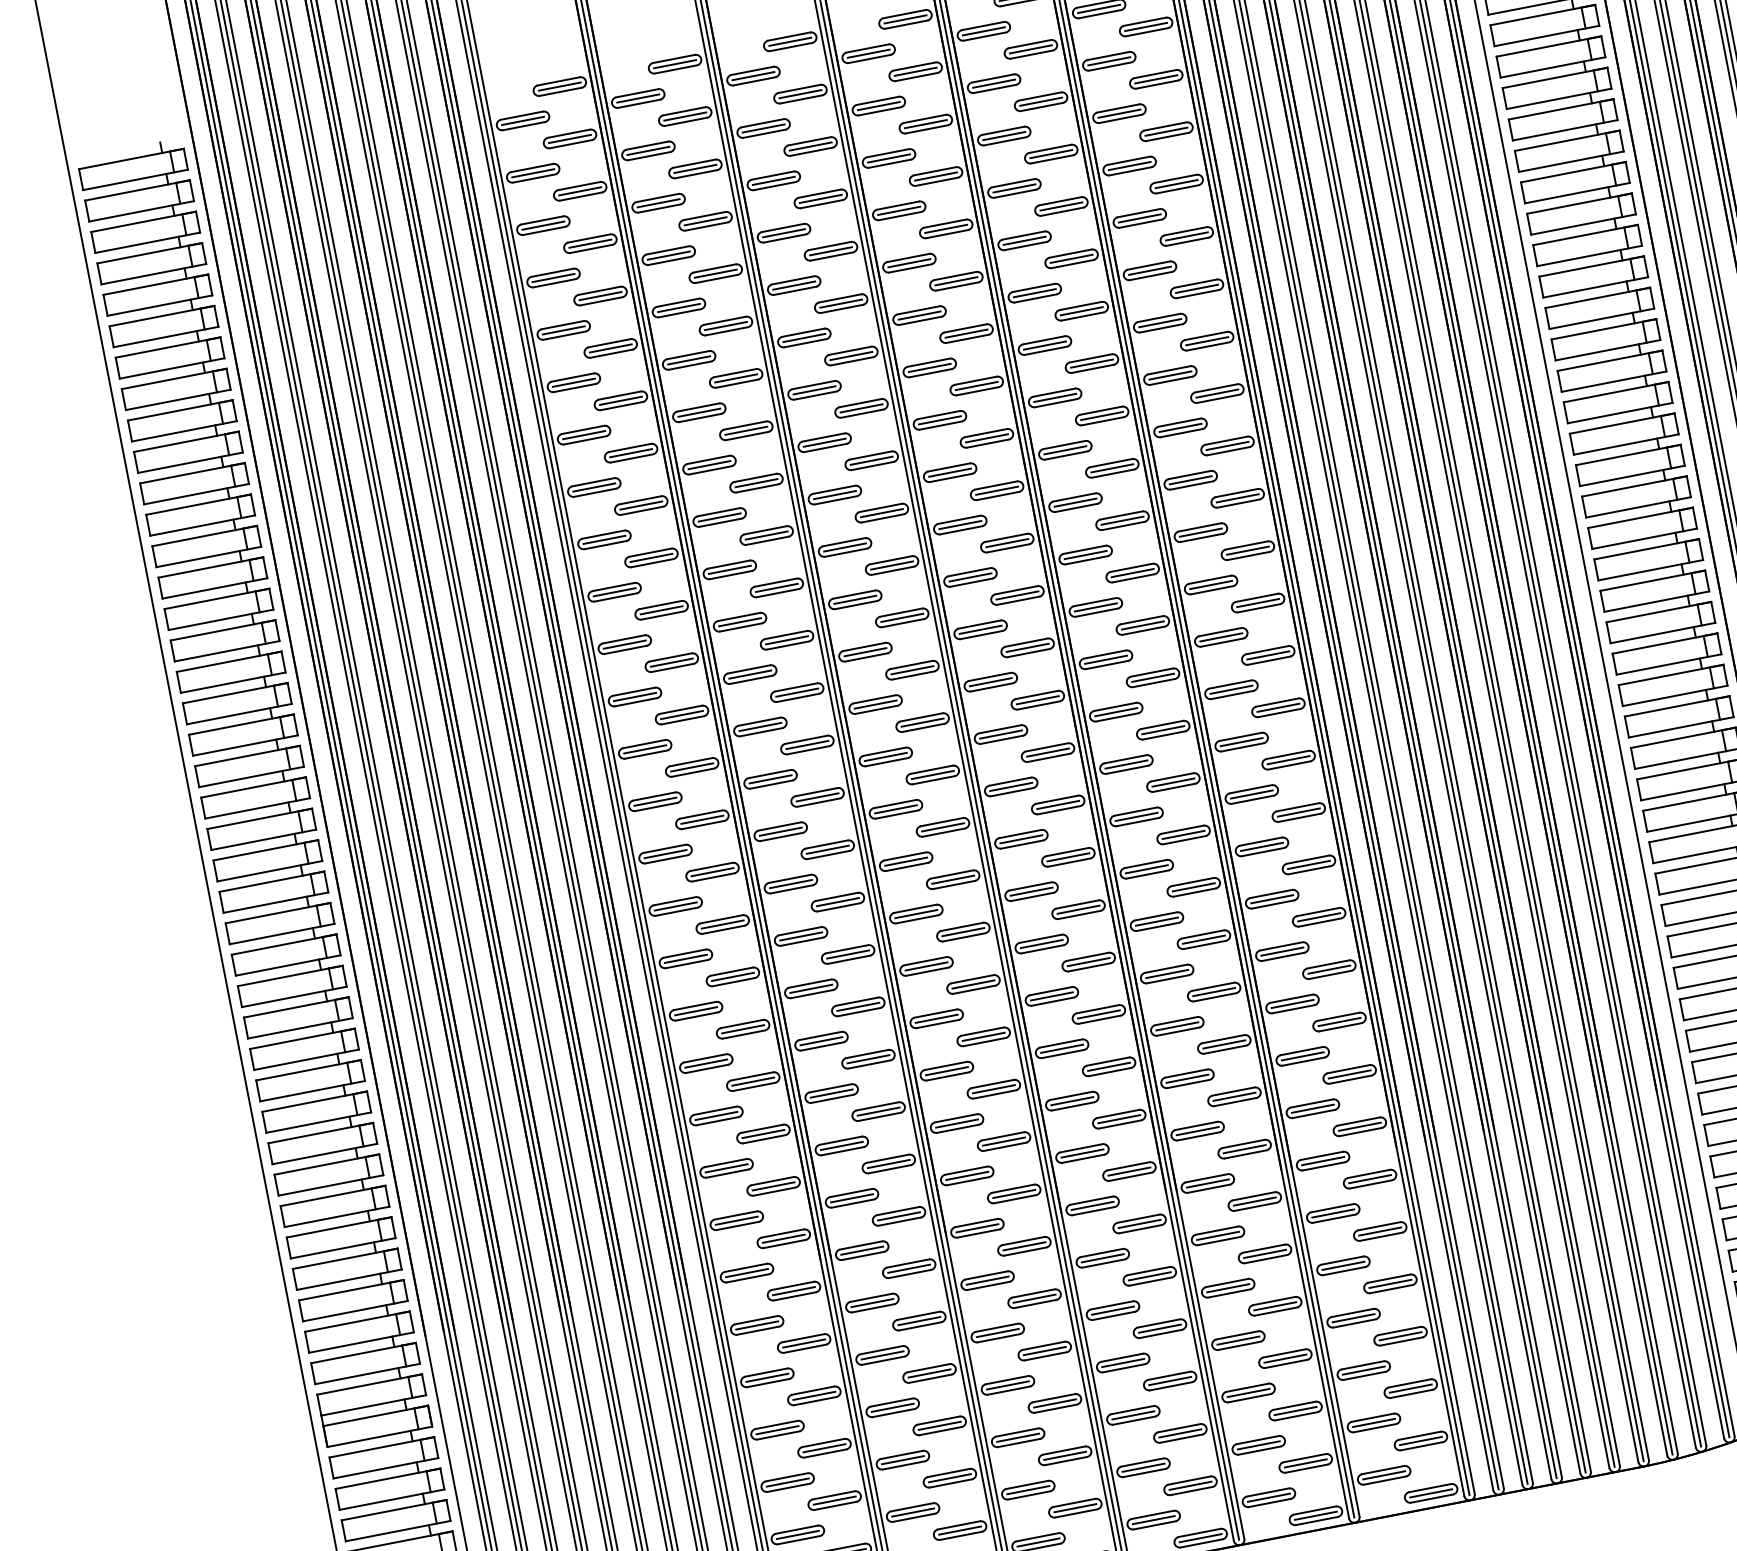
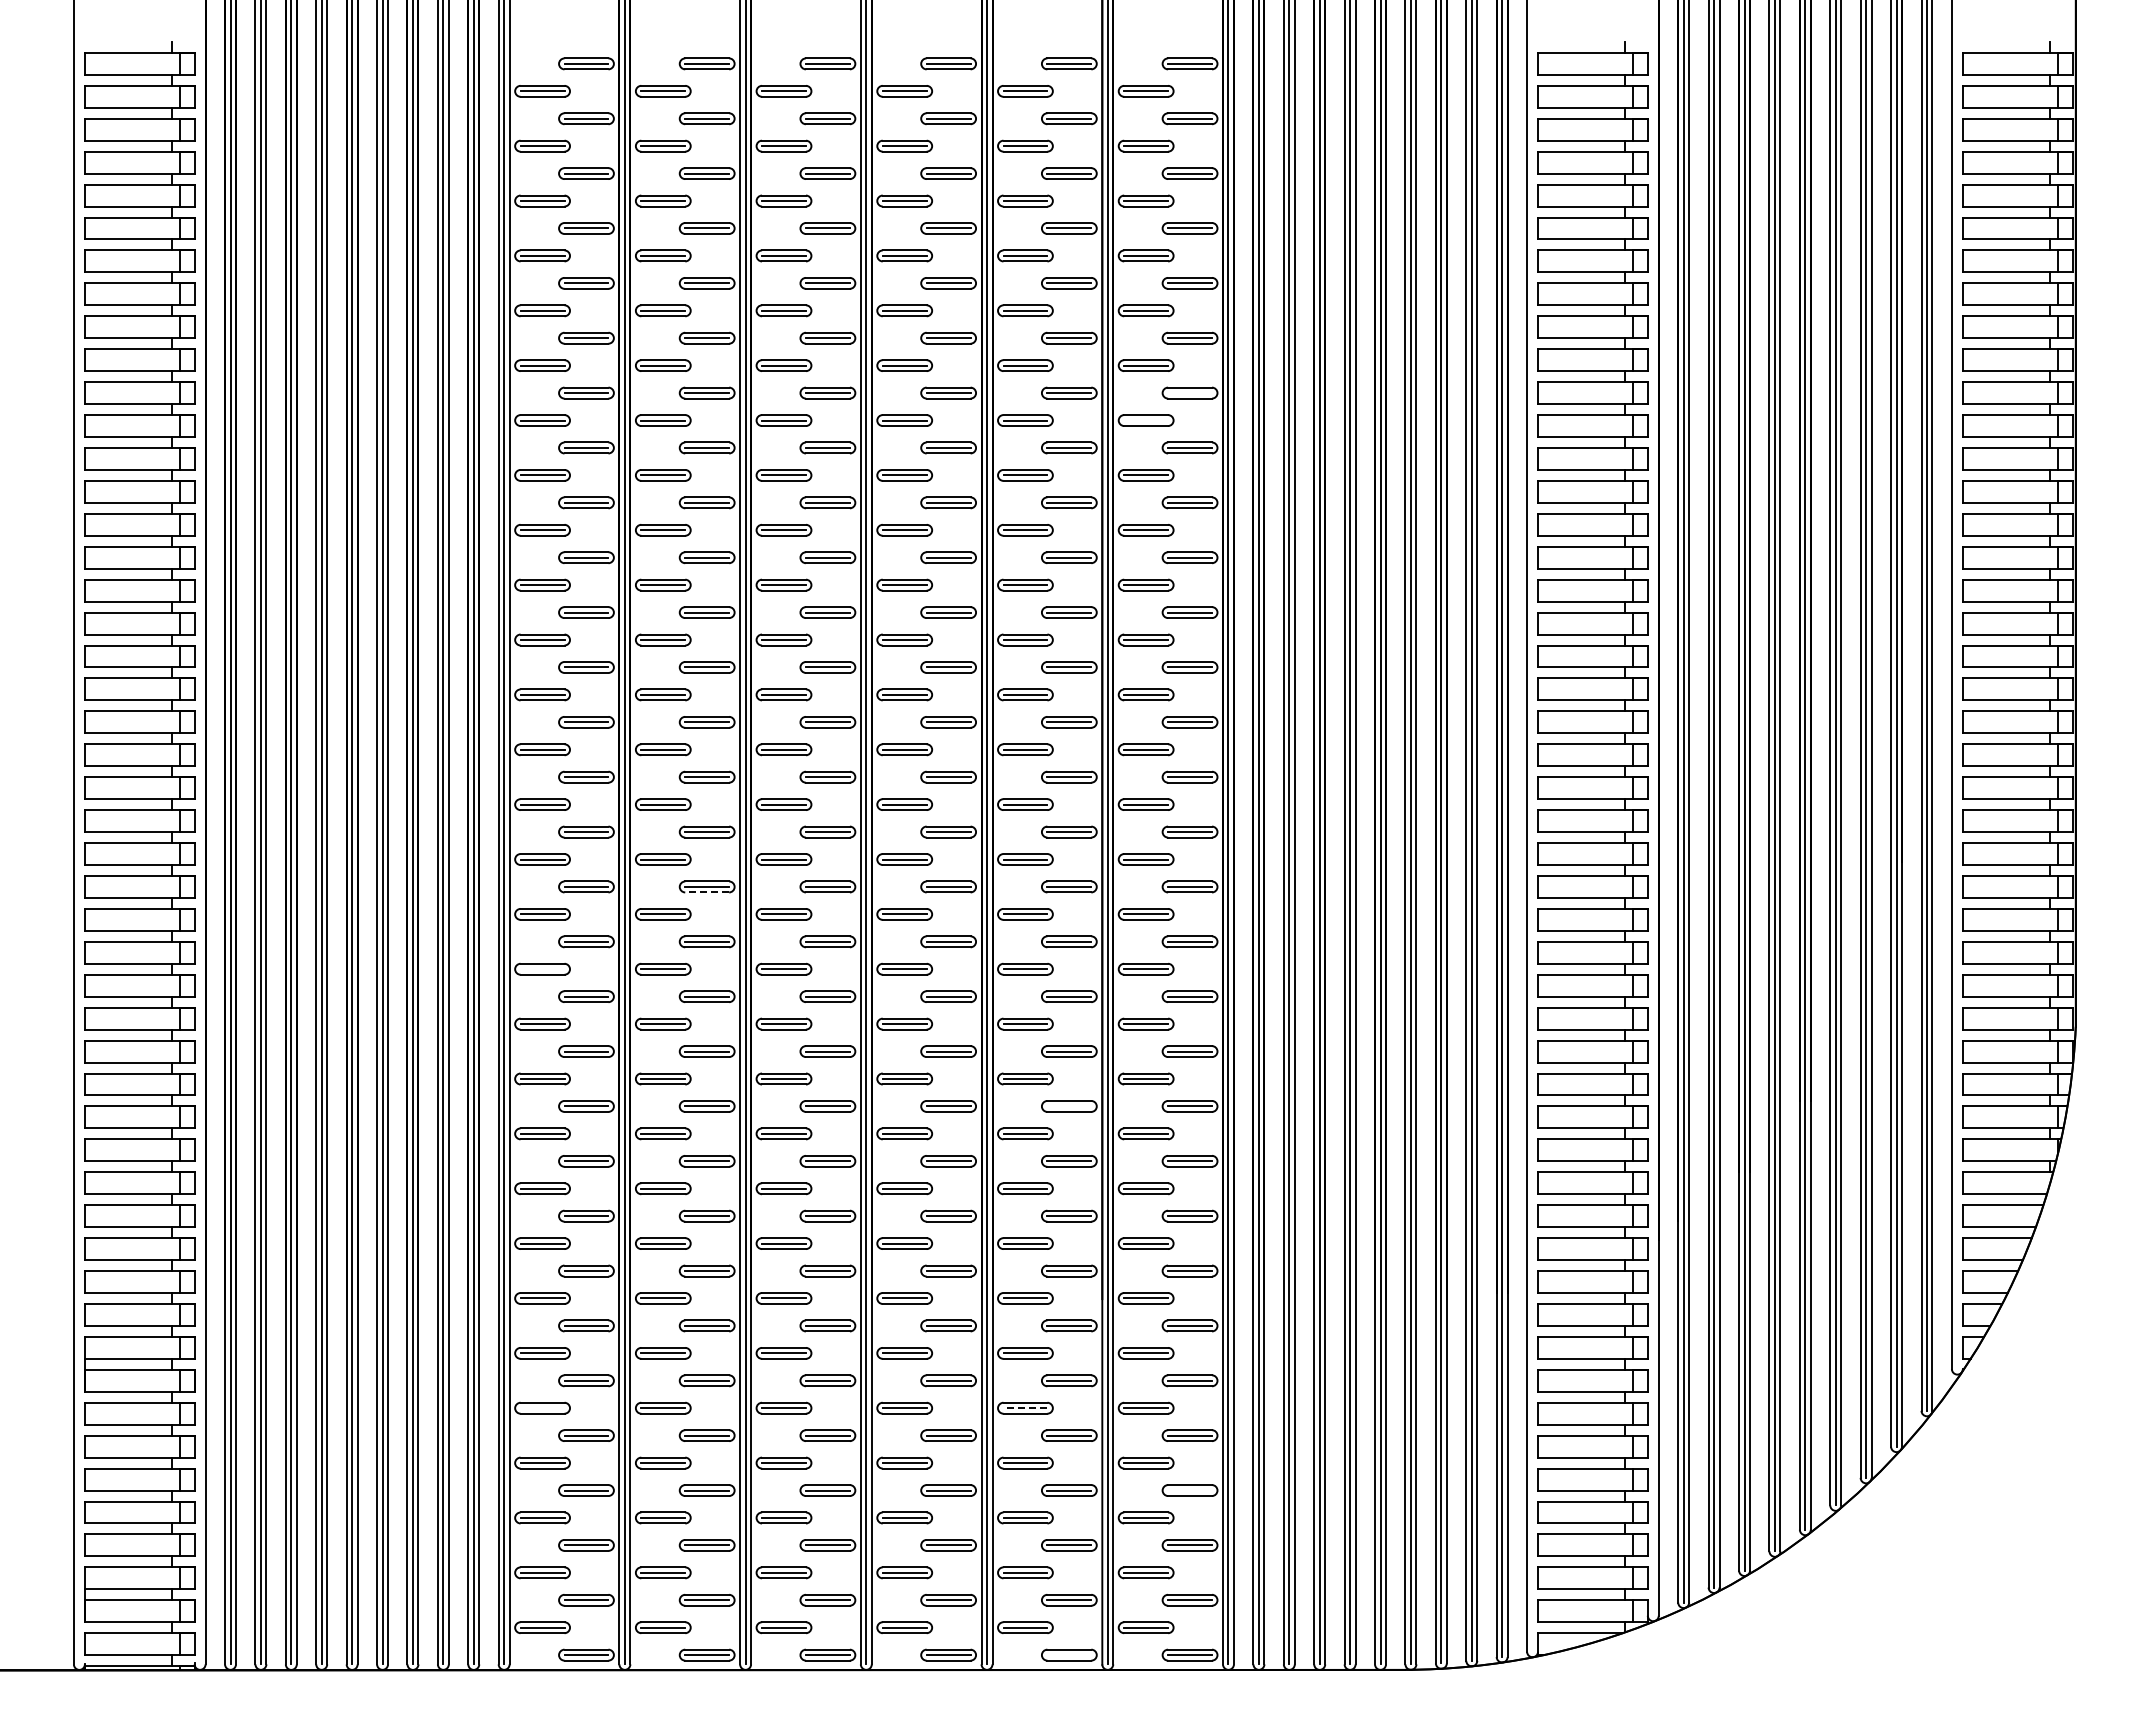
line: (1197, 289) -> (1190, 393), removed
line: (1160, 323) -> (1146, 420), removed
line: (829, 854) -> (707, 892), solid -> dashed
line: (685, 959) -> (542, 969), removed
line: (1214, 992) -> (1069, 1106), removed
line: (1228, 1288) -> (1025, 1408), solid -> dashed
line: (1401, 1336) -> (1190, 1490), removed
line: (767, 1378) -> (542, 1408), removed
line: (1316, 1516) -> (1069, 1655), removed

